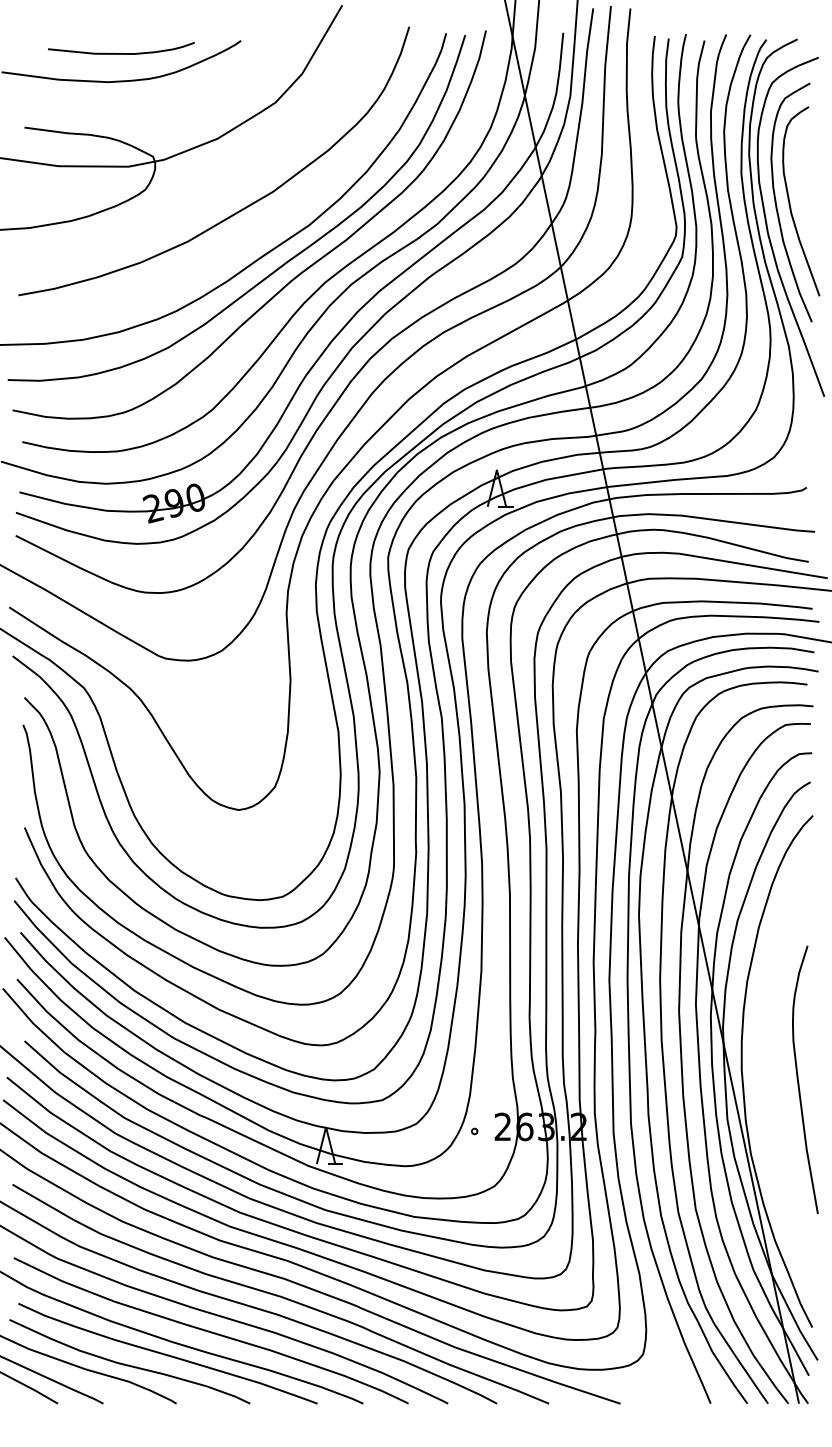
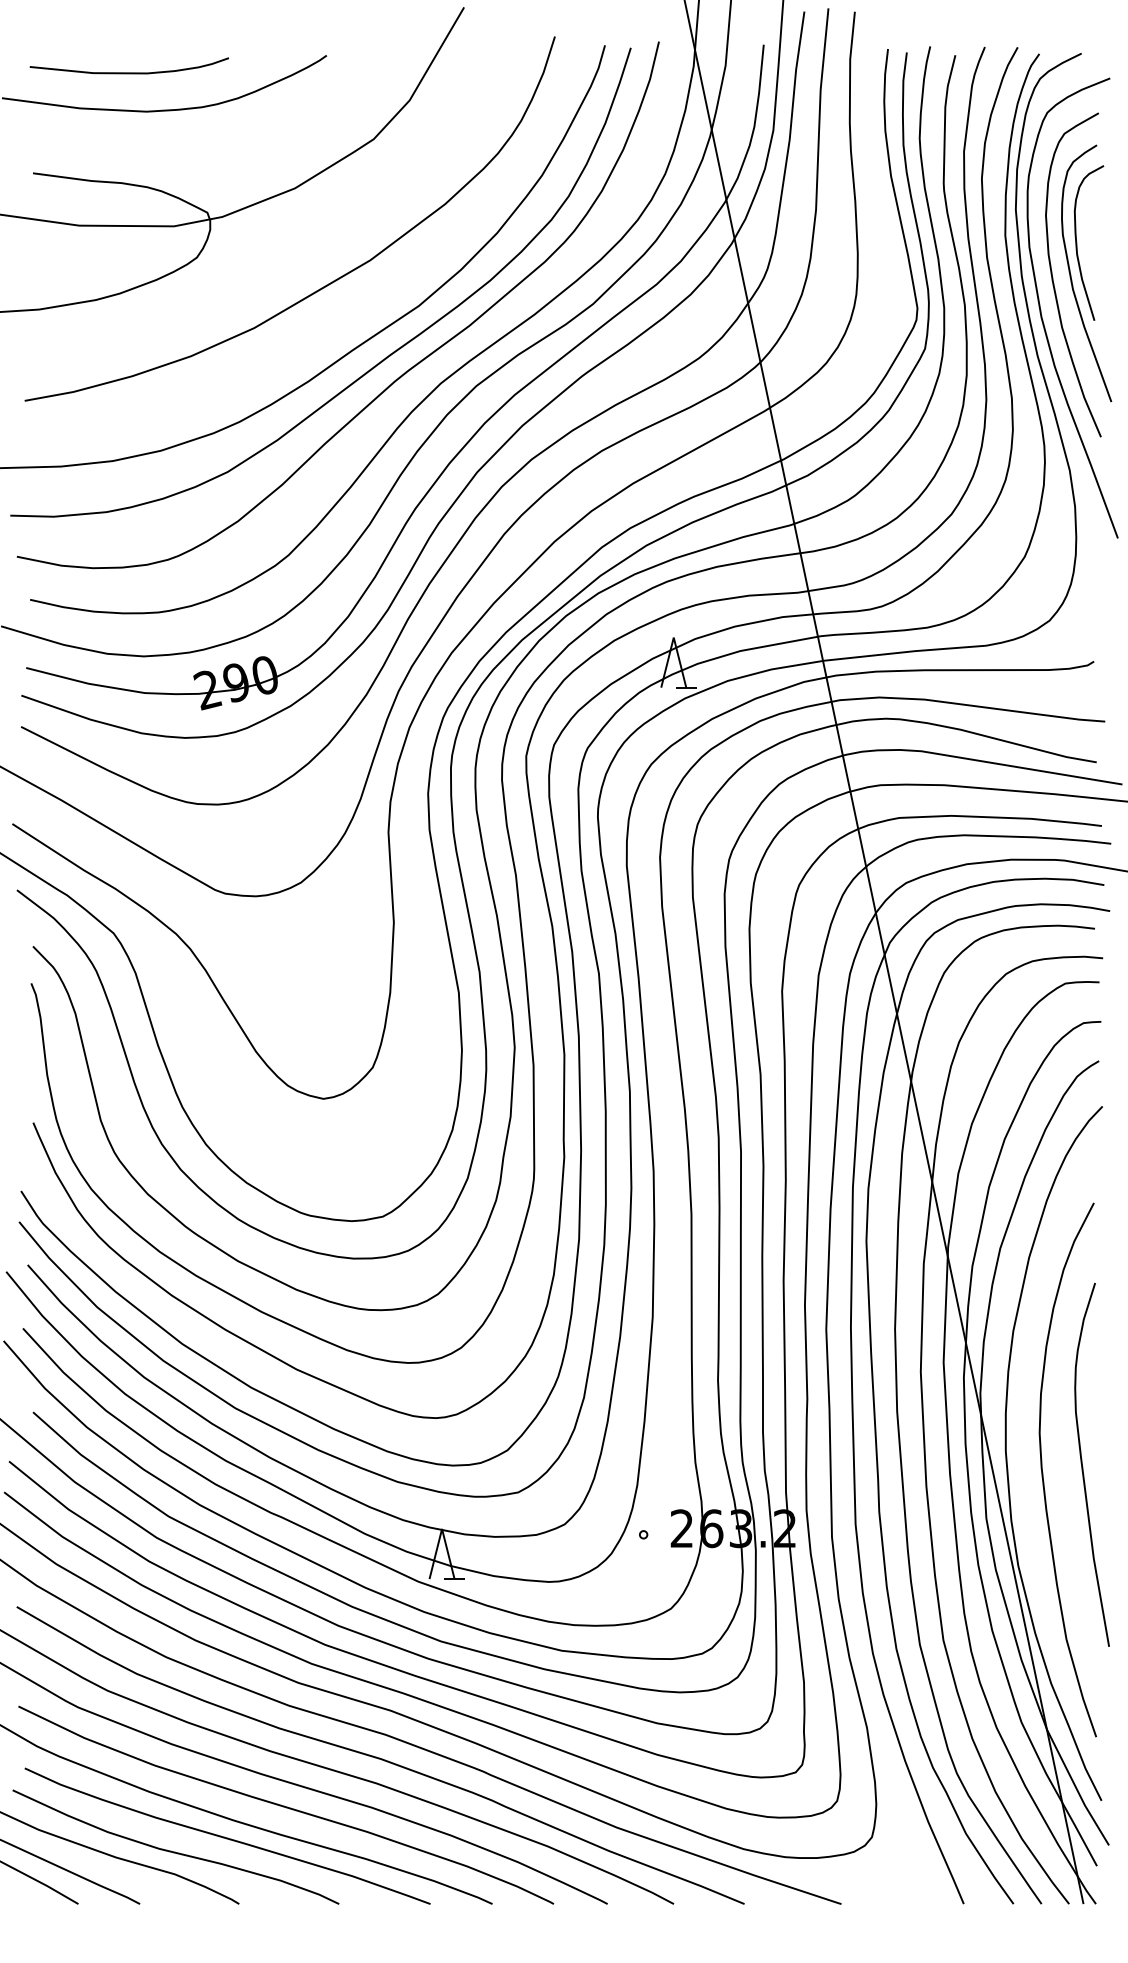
curve: (120, 53) -> (128, 72), moved
curve: (794, 178) -> (1077, 242), added
curve: (769, 1085) -> (1043, 1472), added

